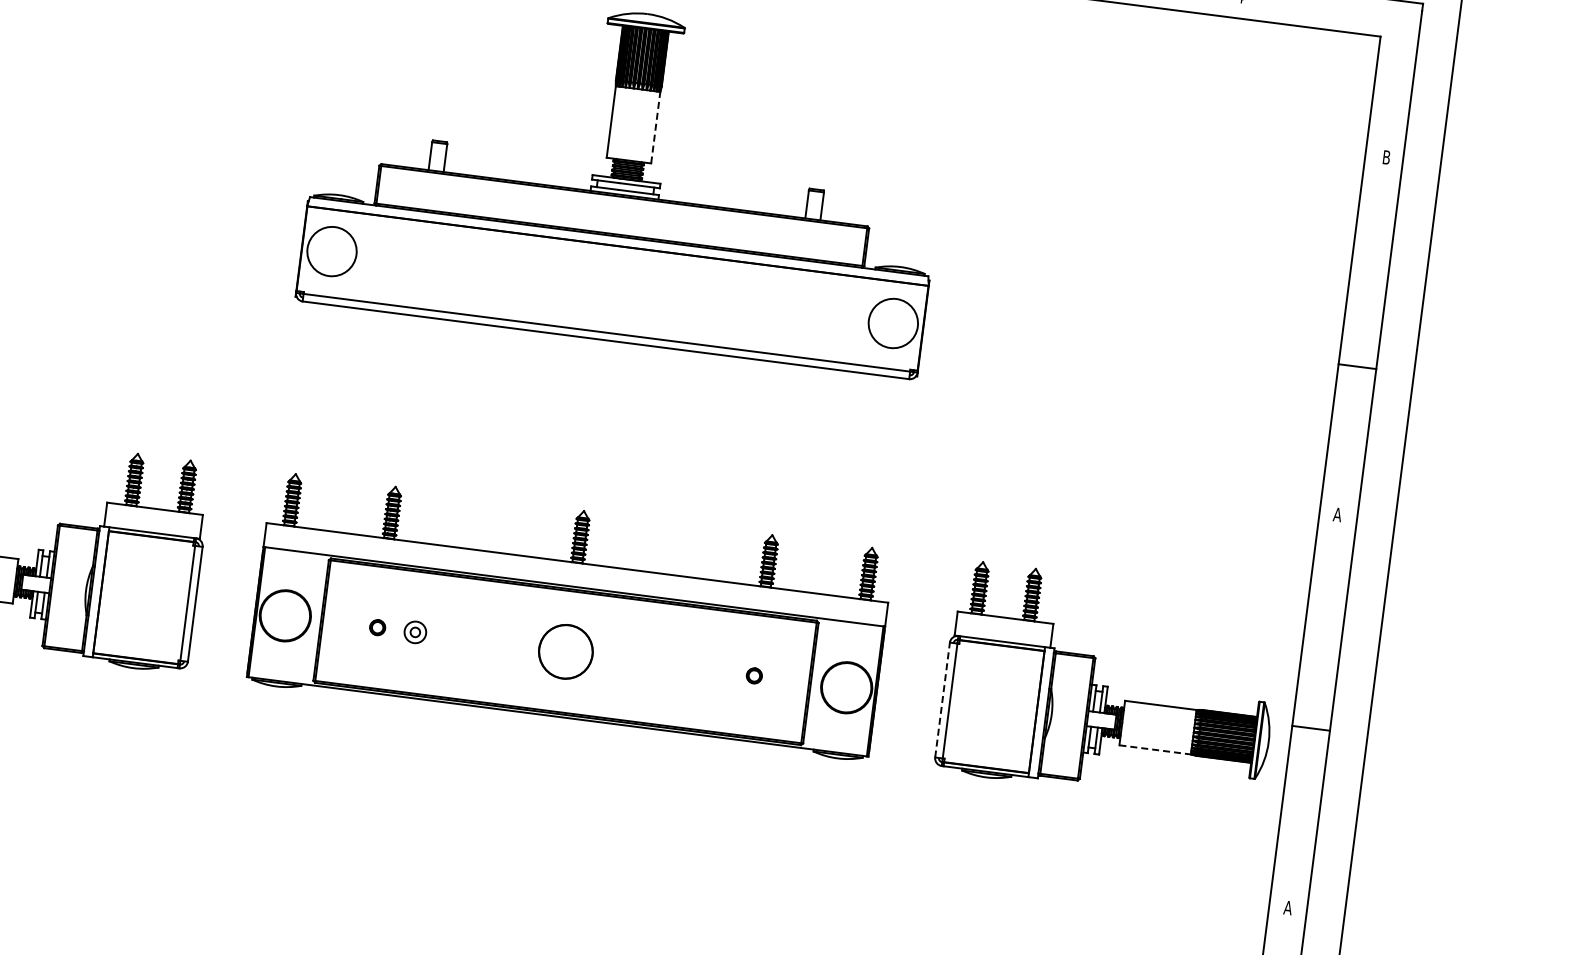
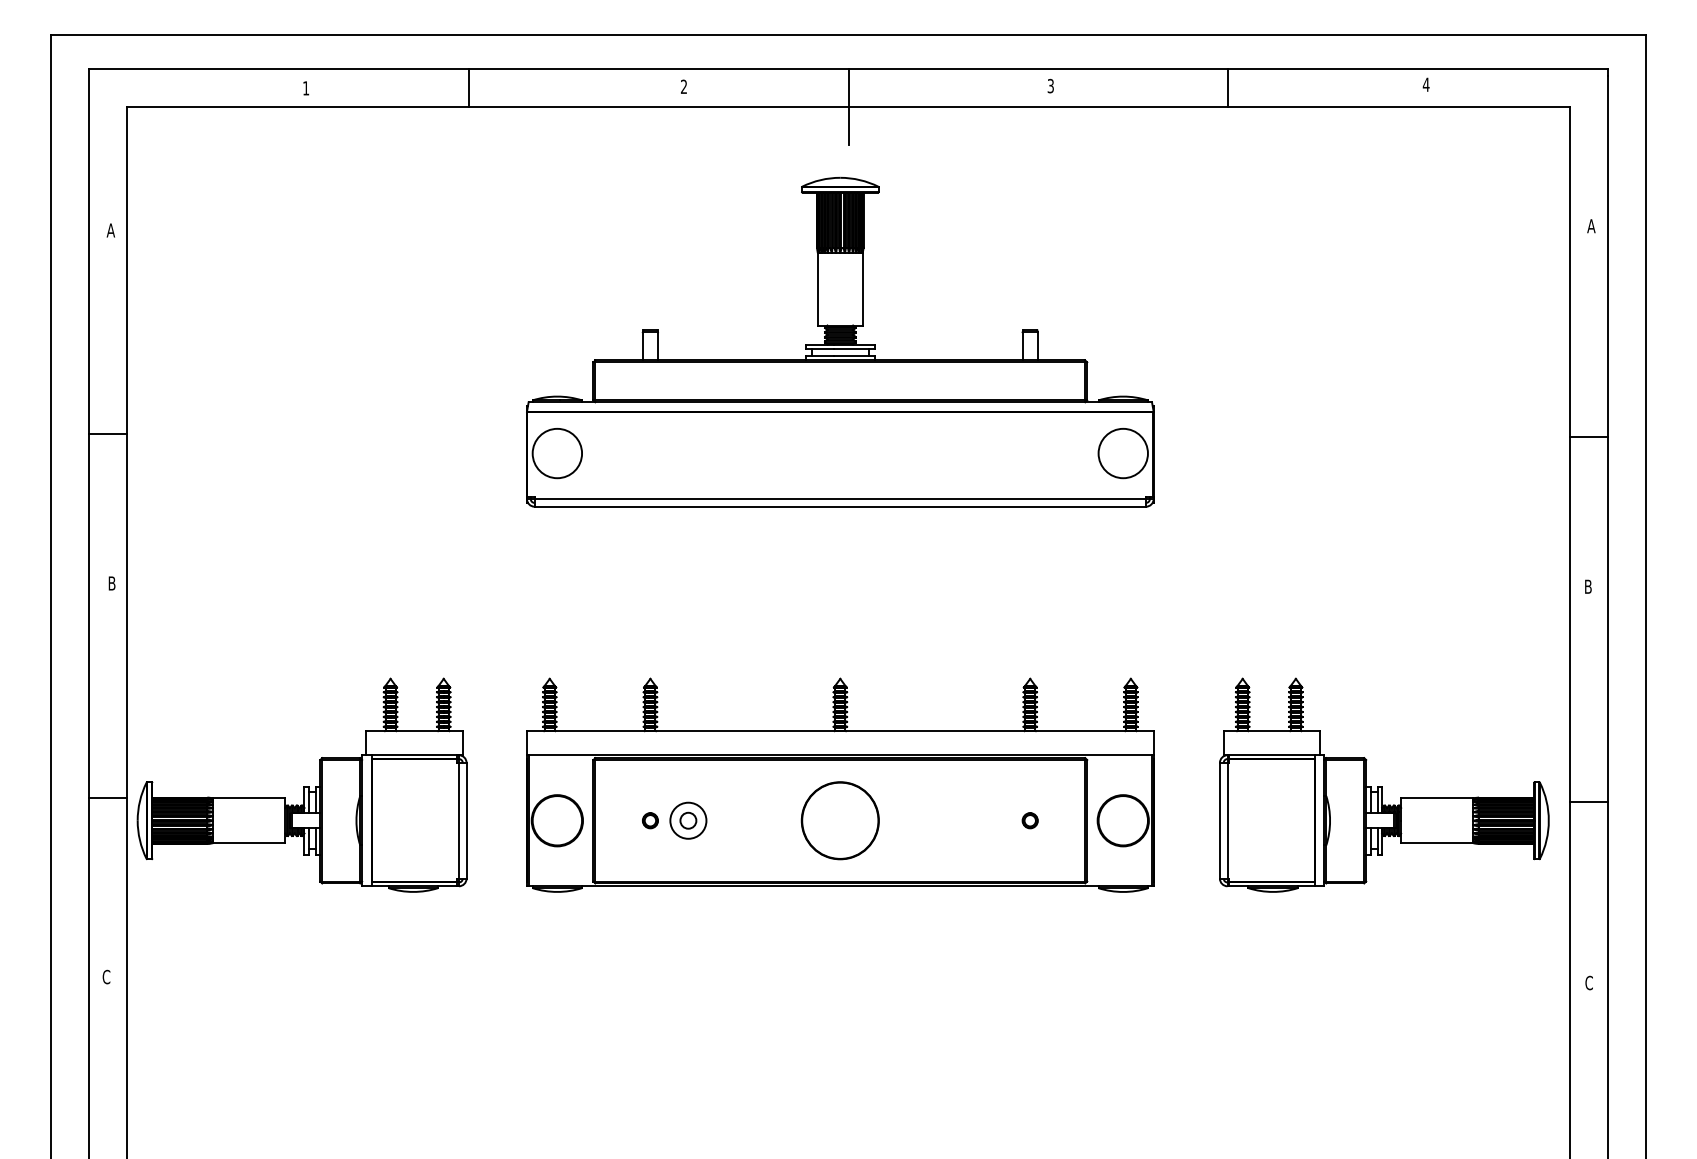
line: (655, 126) -> (862, 288), dashed -> solid
text: (1386, 157) -> (1591, 226), B -> A
text: (1337, 514) -> (1588, 586), A -> B
part: (415, 632) -> (688, 820), size x1.67
circle: (565, 651) -> (839, 820), size x1.43
line: (942, 699) -> (1219, 820), dashed -> solid
line: (1155, 750) -> (1437, 843), dashed -> solid
text: (1287, 907) -> (1588, 982), A -> C

